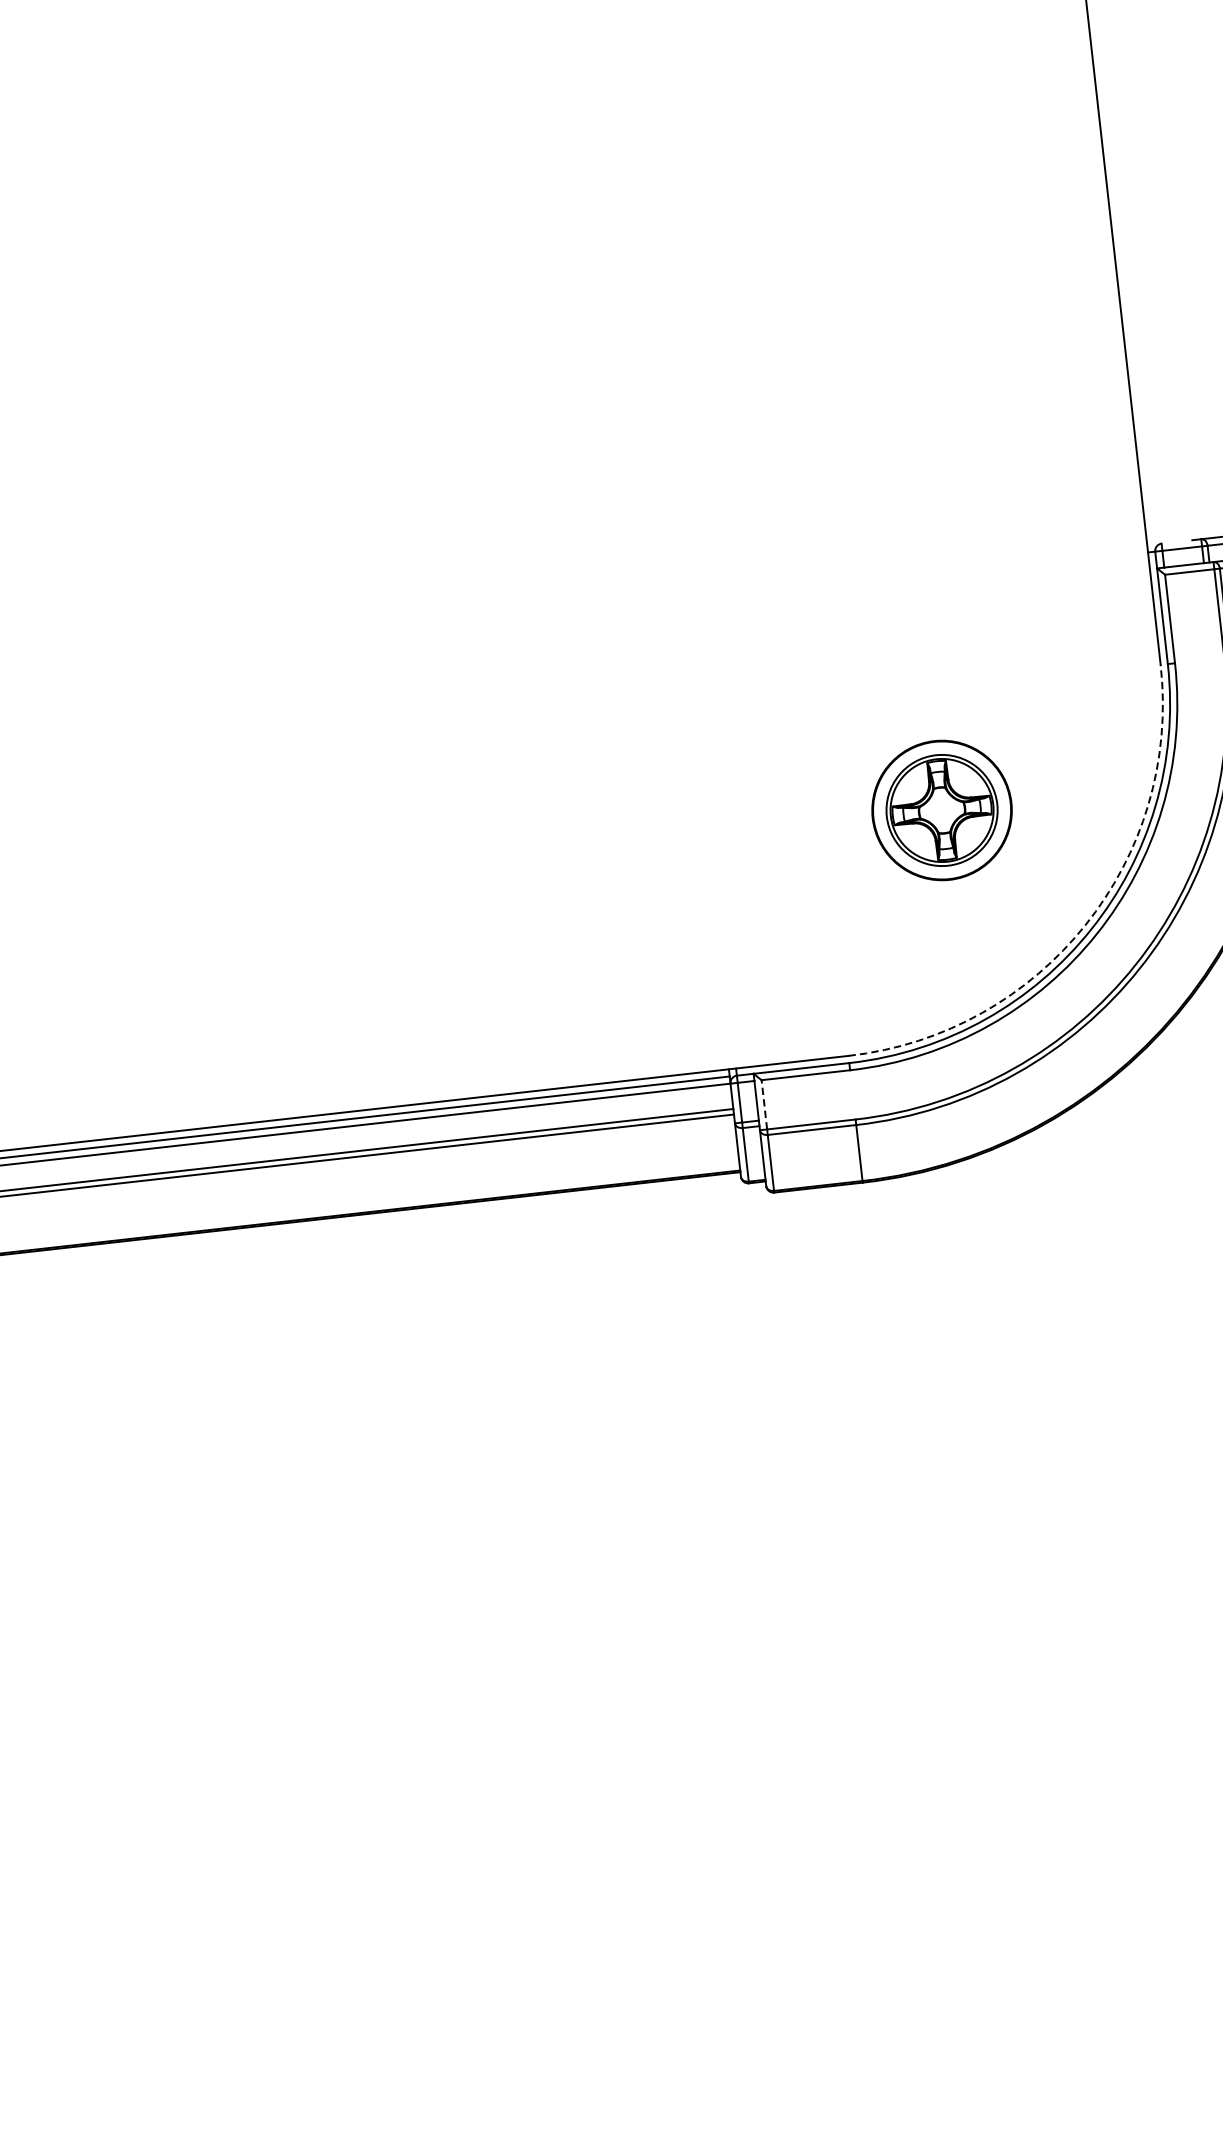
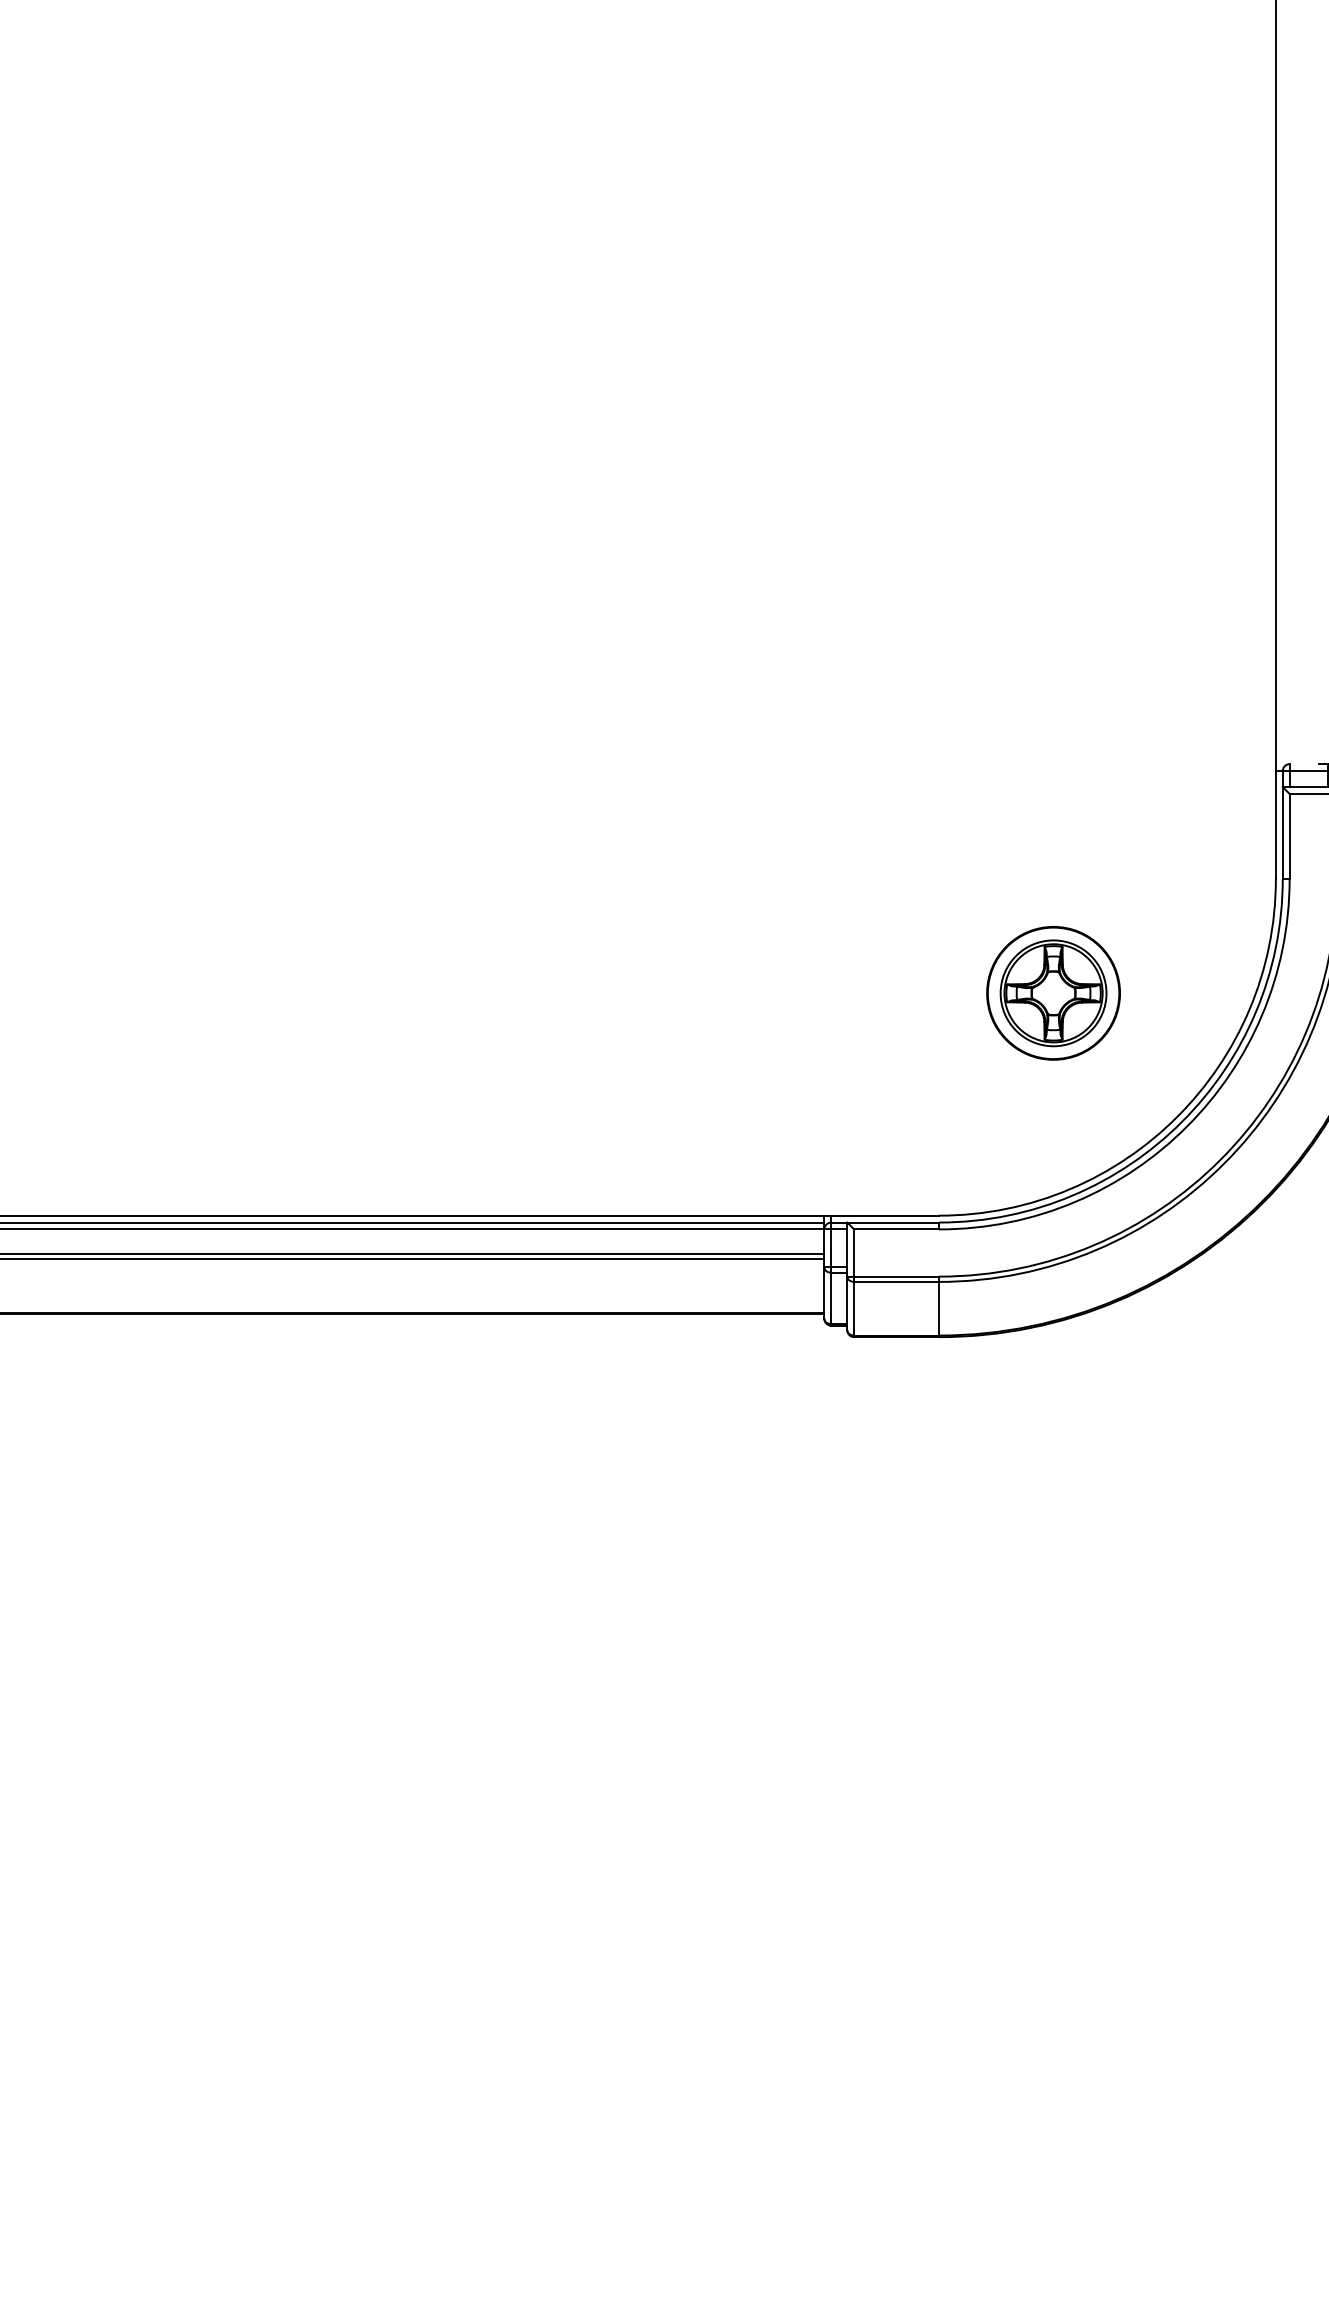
arc: (1085, 924) -> (1177, 1116), dashed -> solid
line: (764, 1105) -> (854, 1253), dashed -> solid

